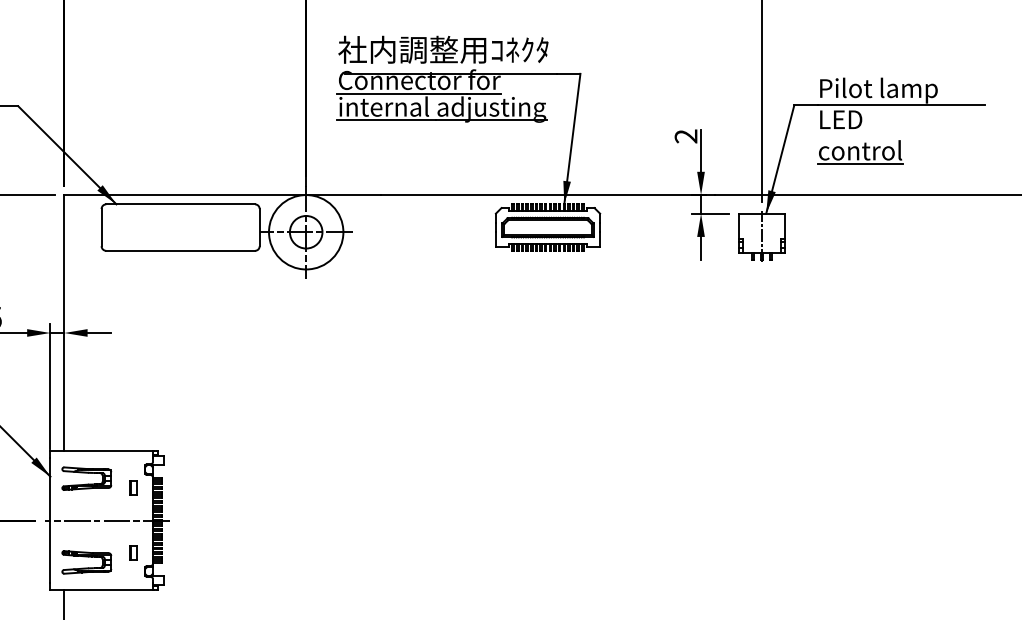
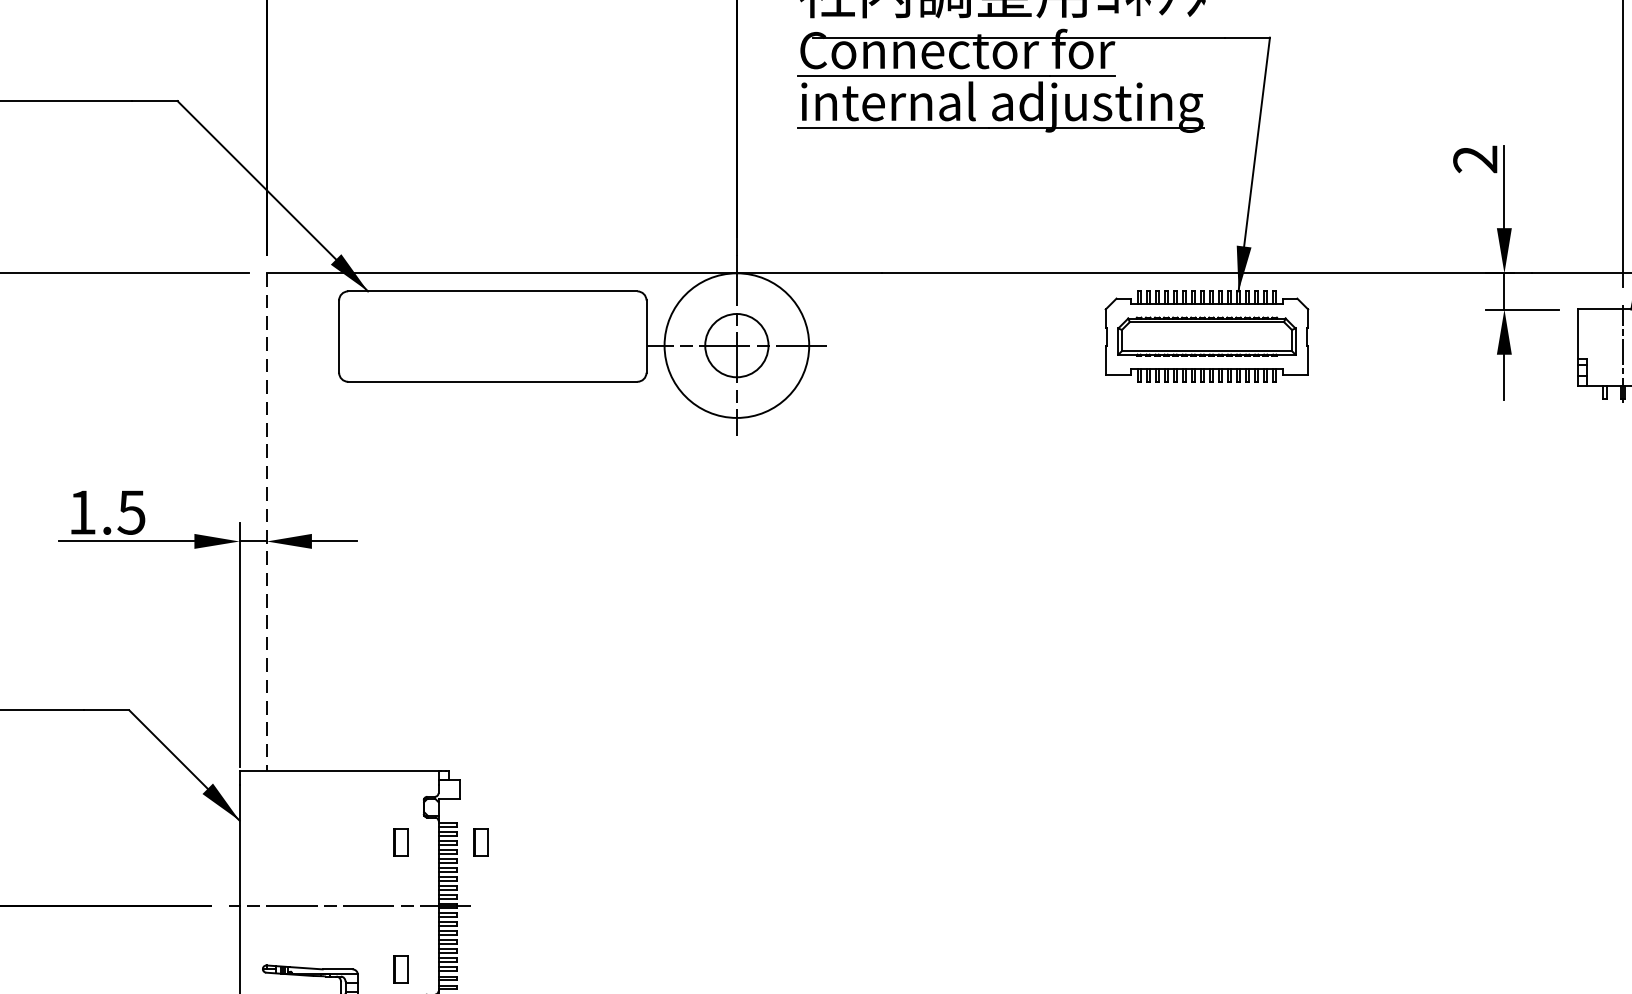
line: (64, 322) -> (267, 521), solid -> dashed
part: (86, 478) -> (309, 824), removed
part: (174, 487) -> (480, 841), added

